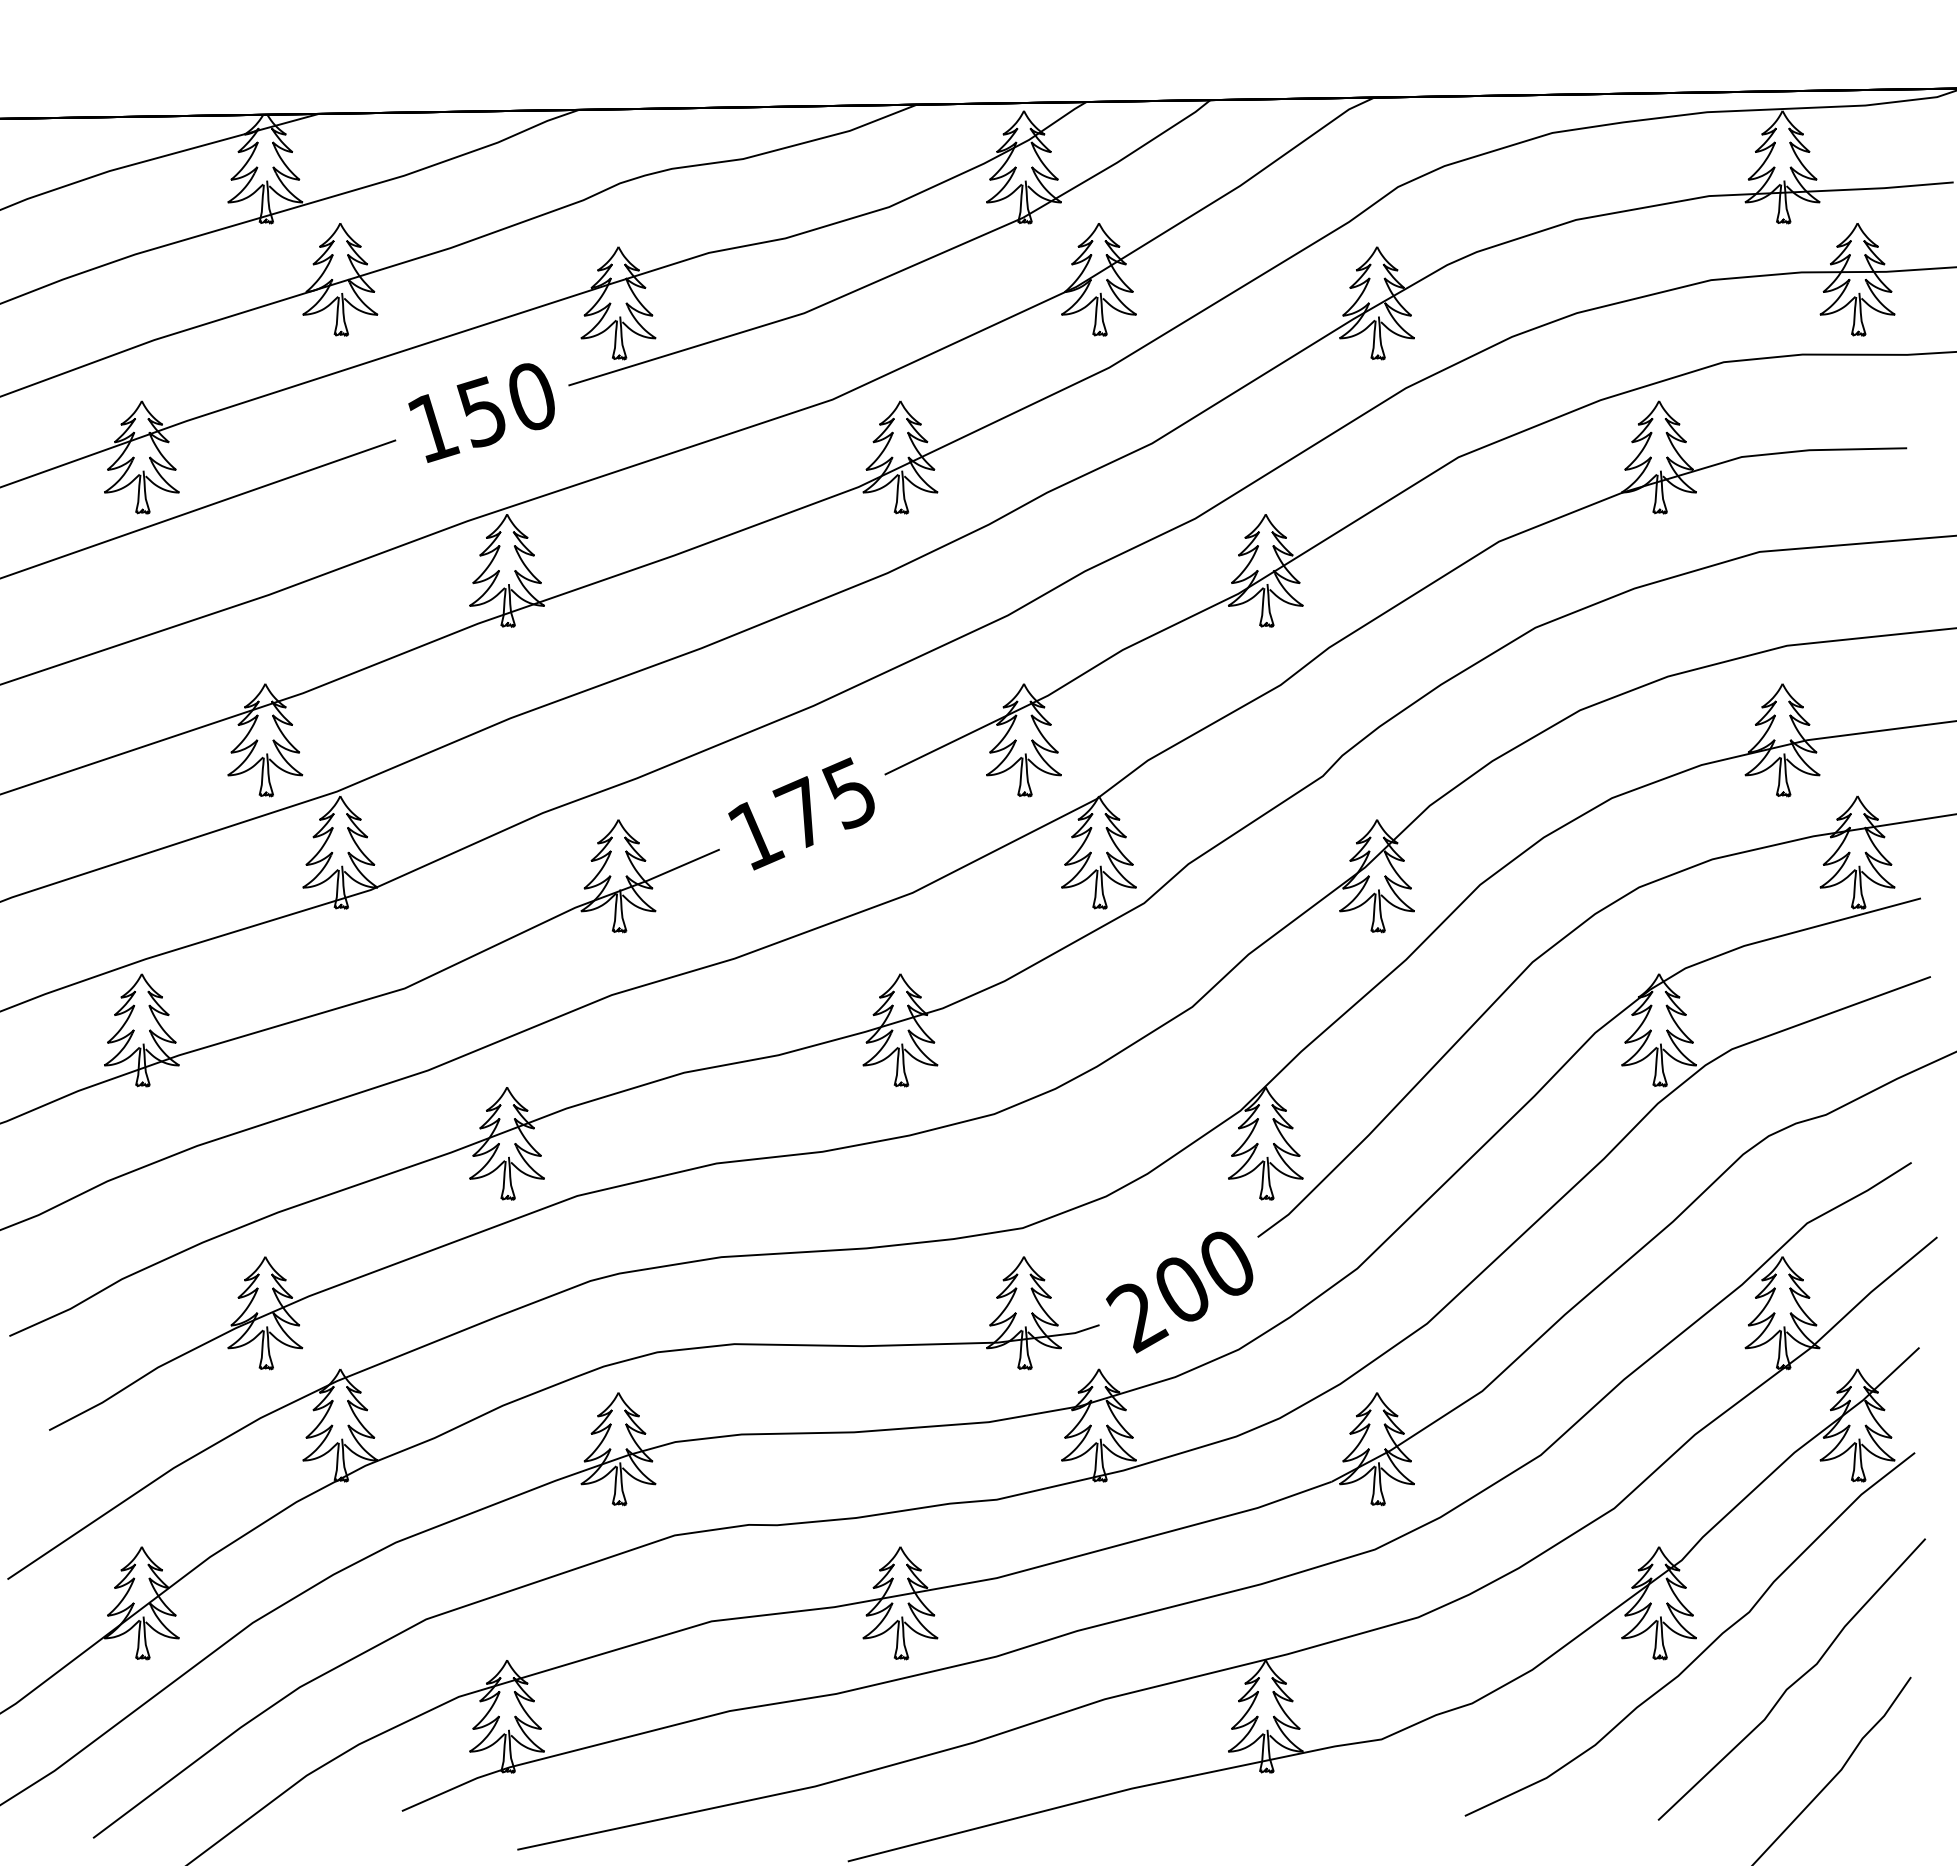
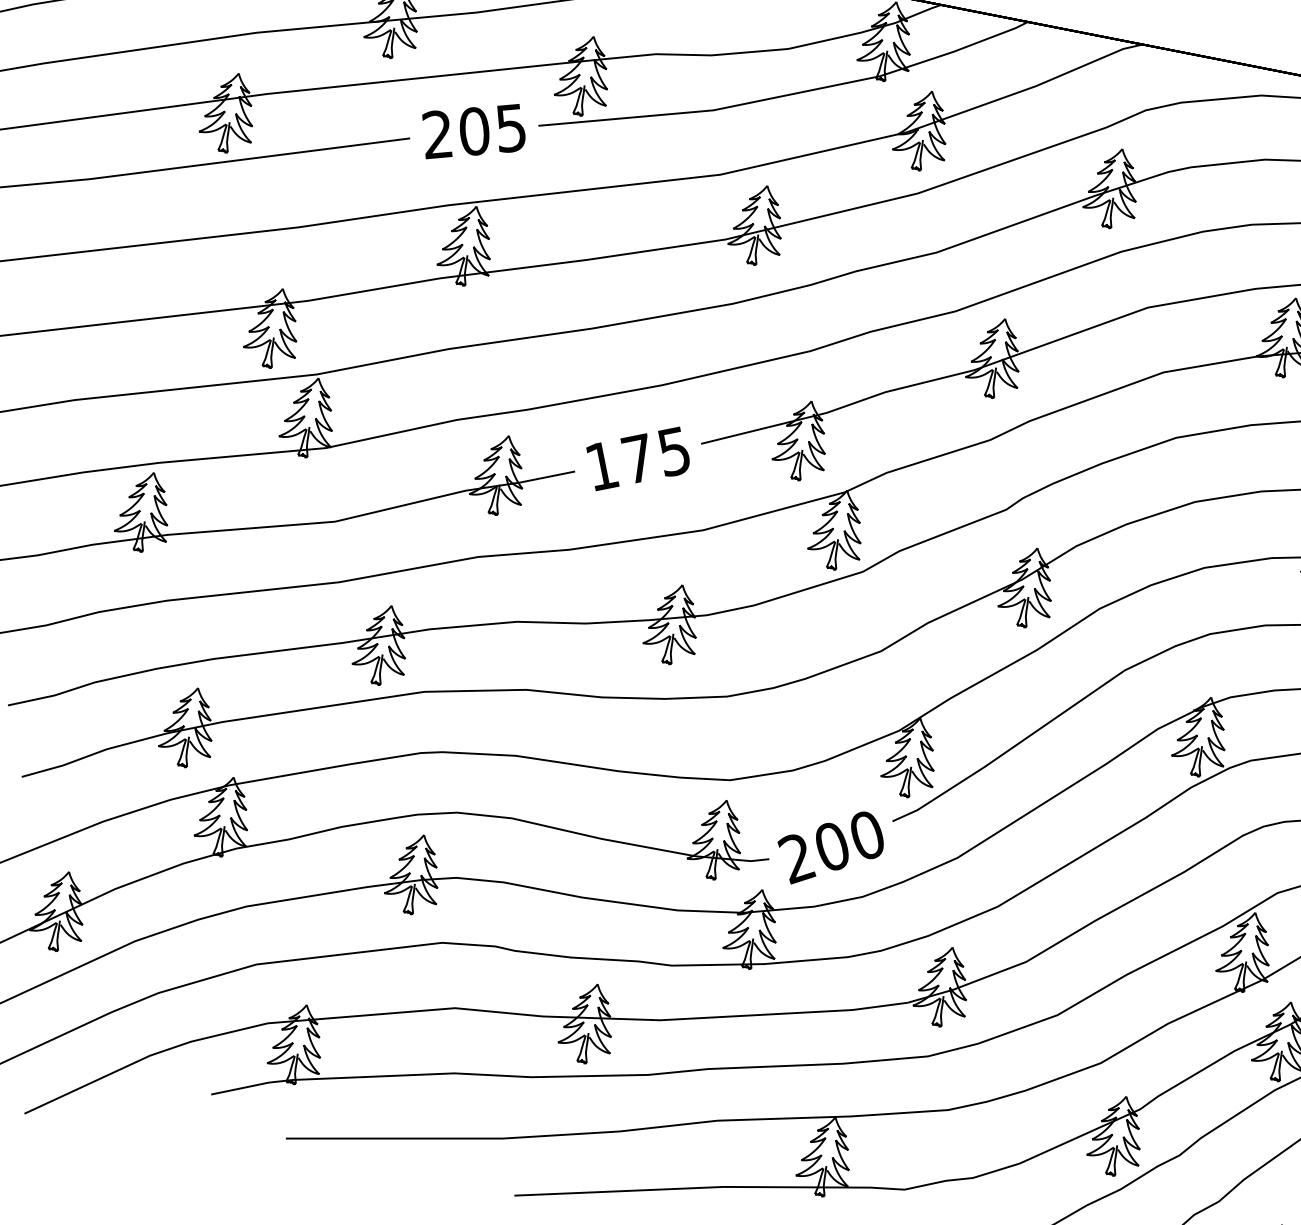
text: (479, 412) -> (472, 131), 150 -> 205

